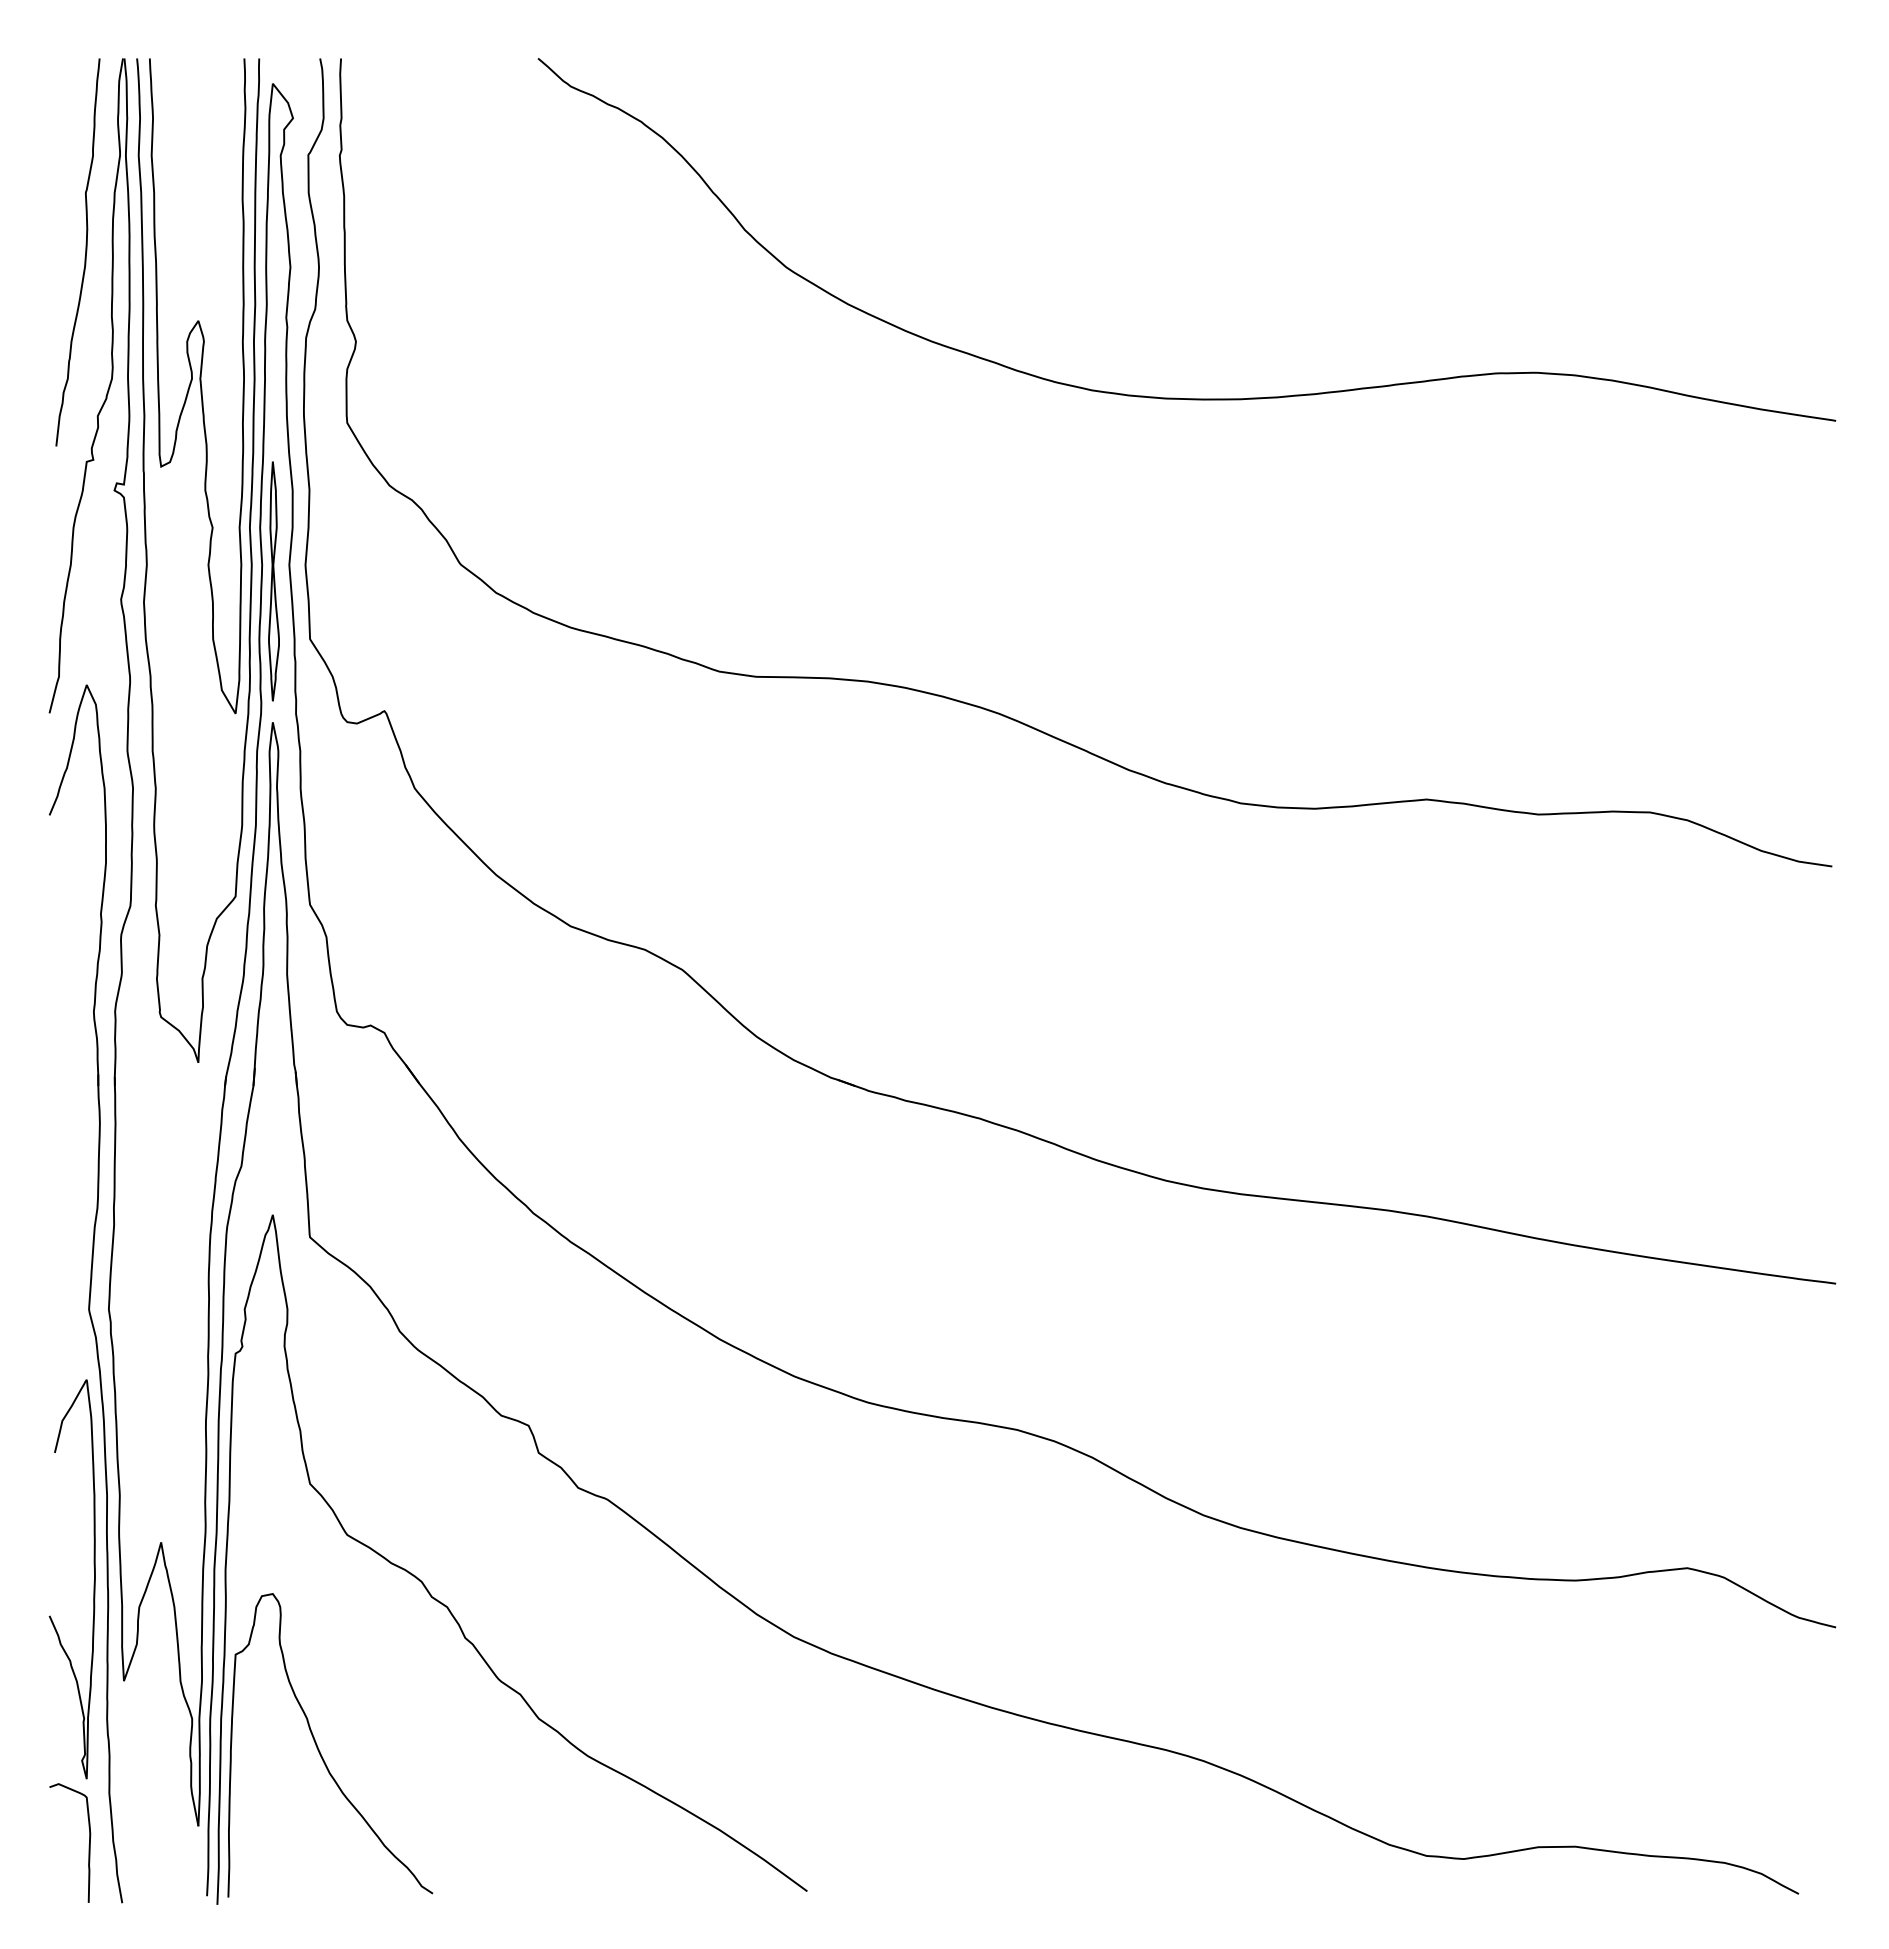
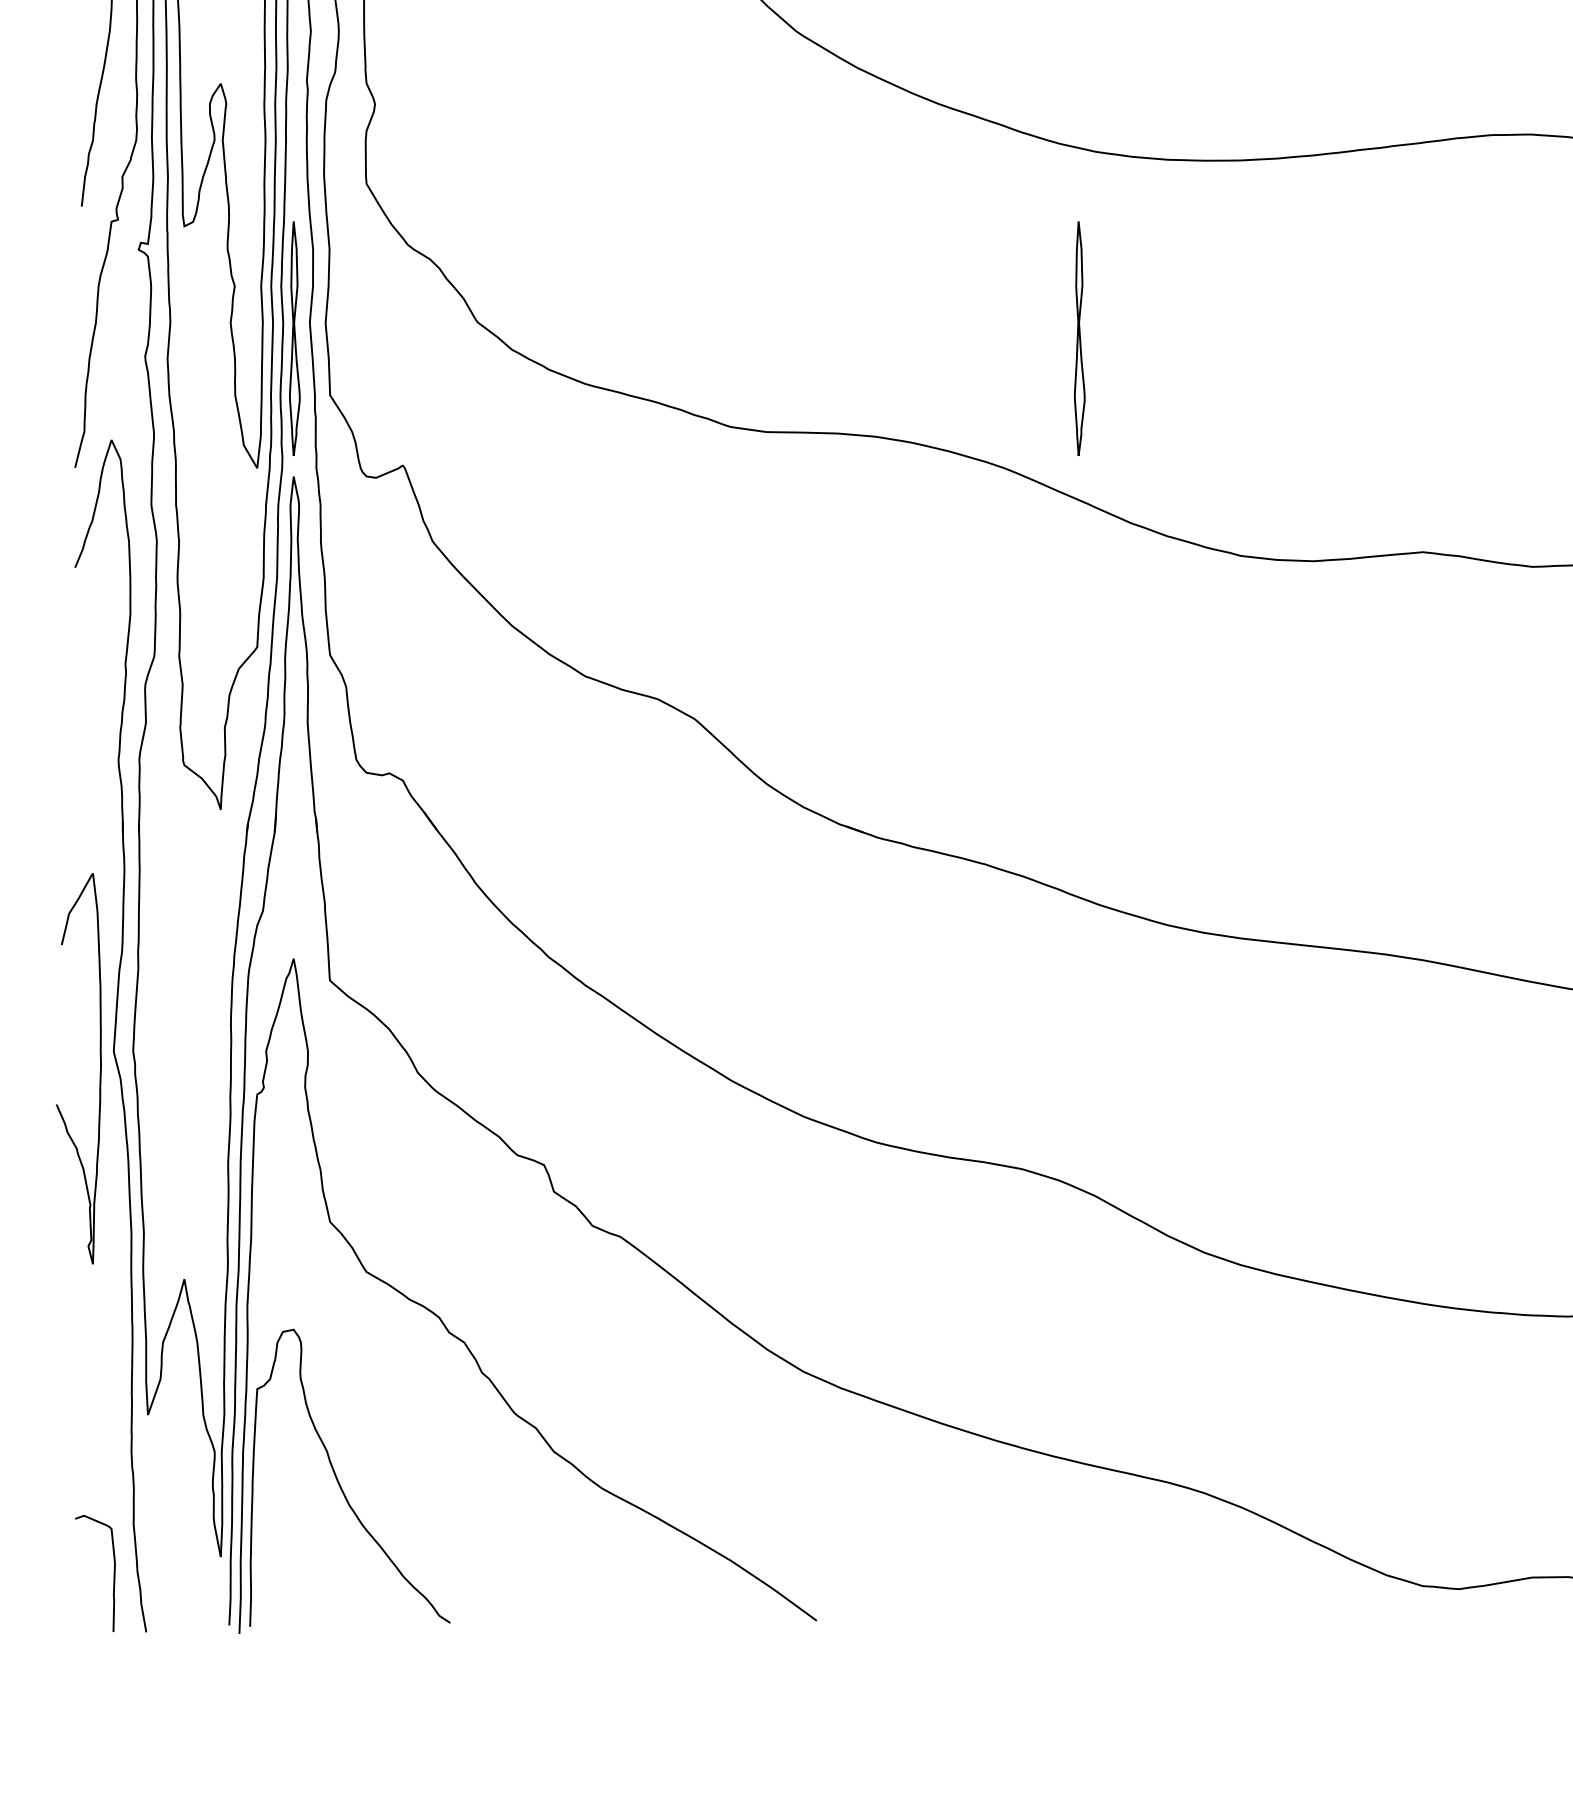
part: (1075, 581) -> (1079, 338), added
curve: (93, 1582) -> (99, 1071), moved

